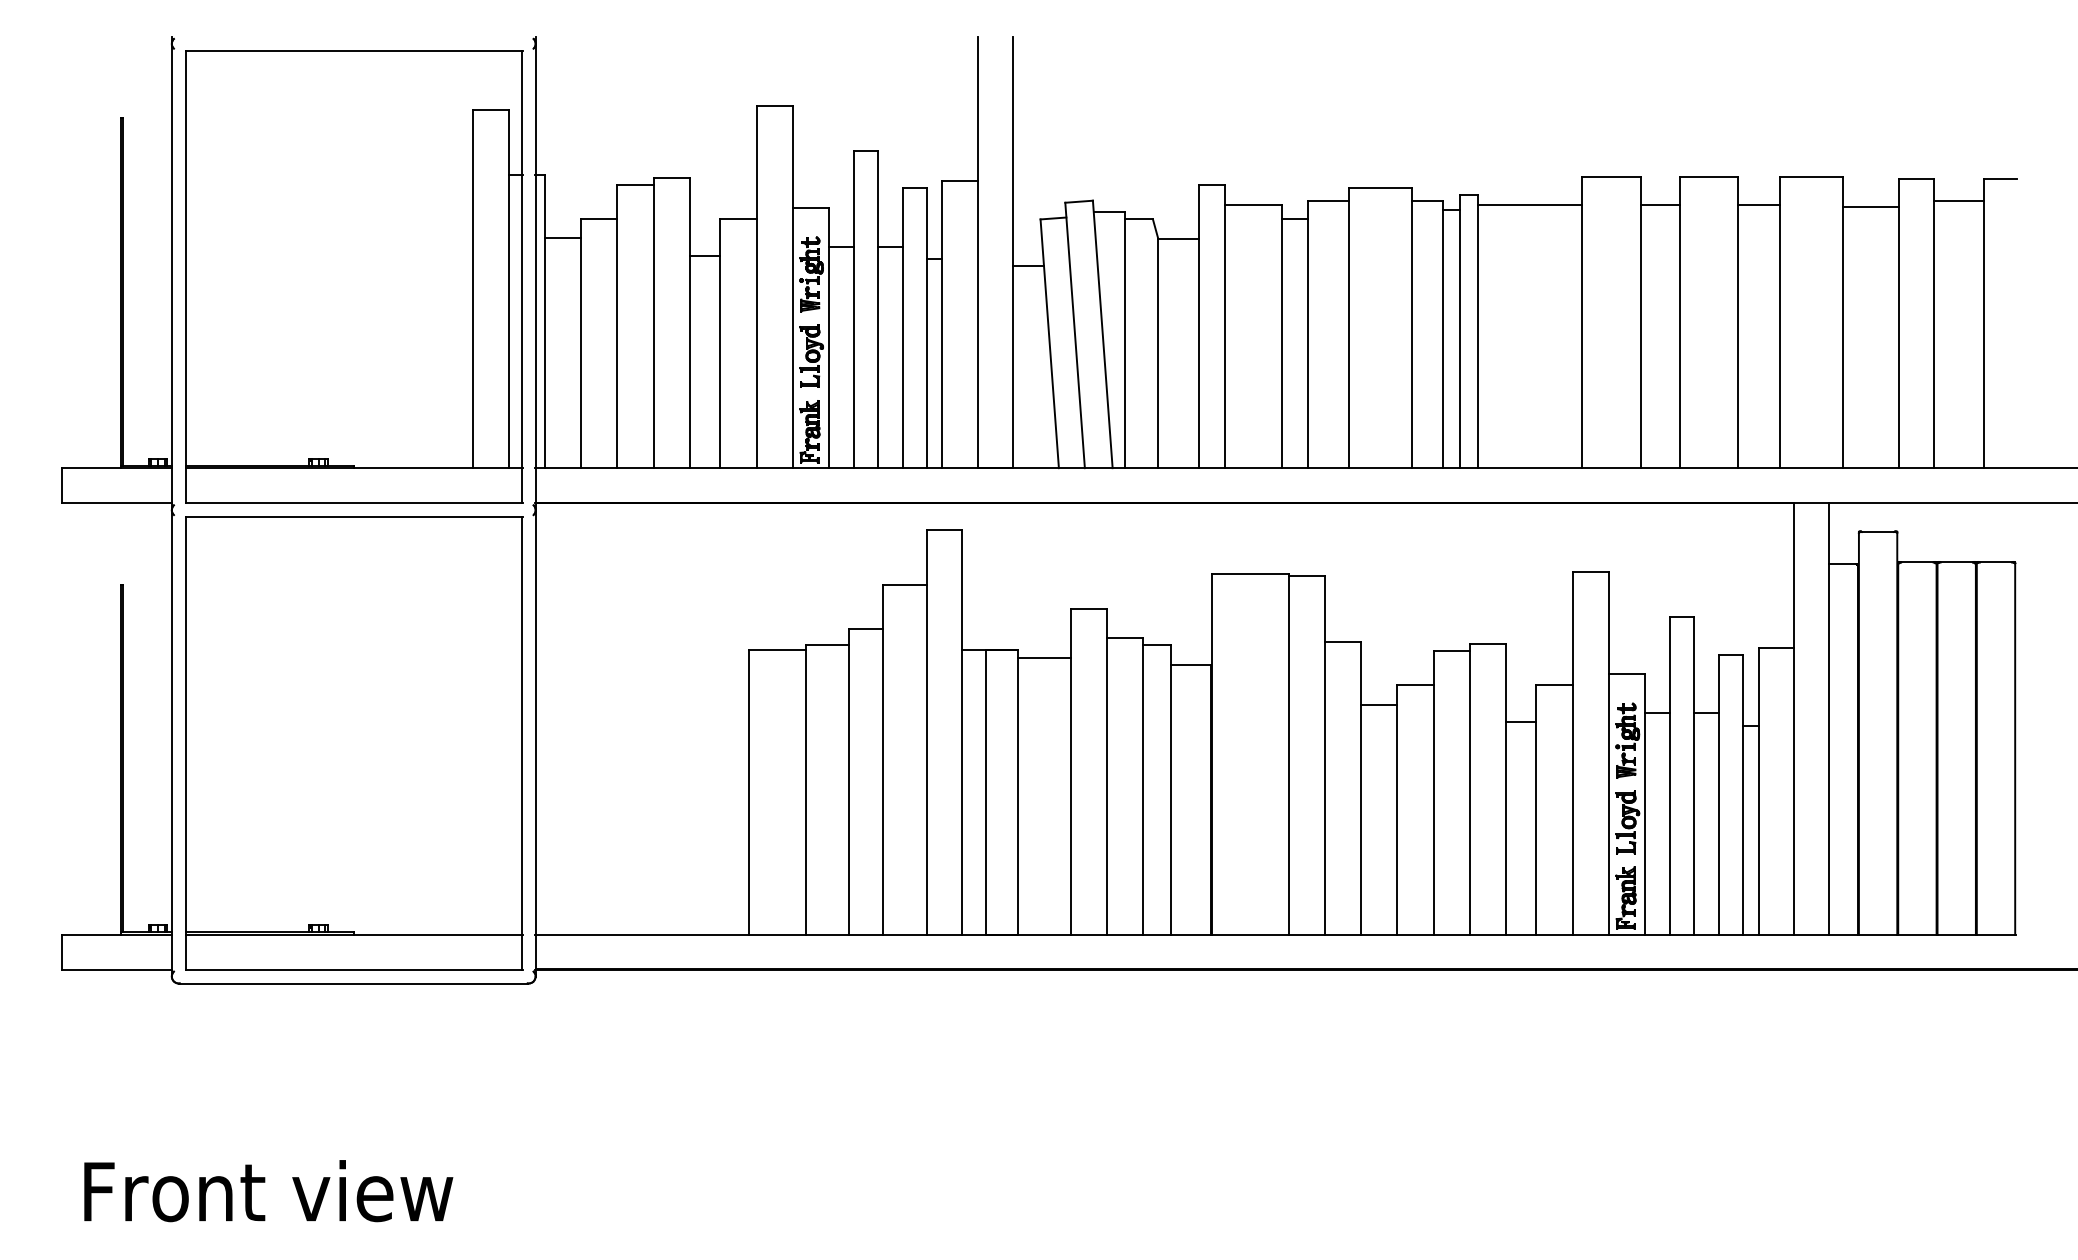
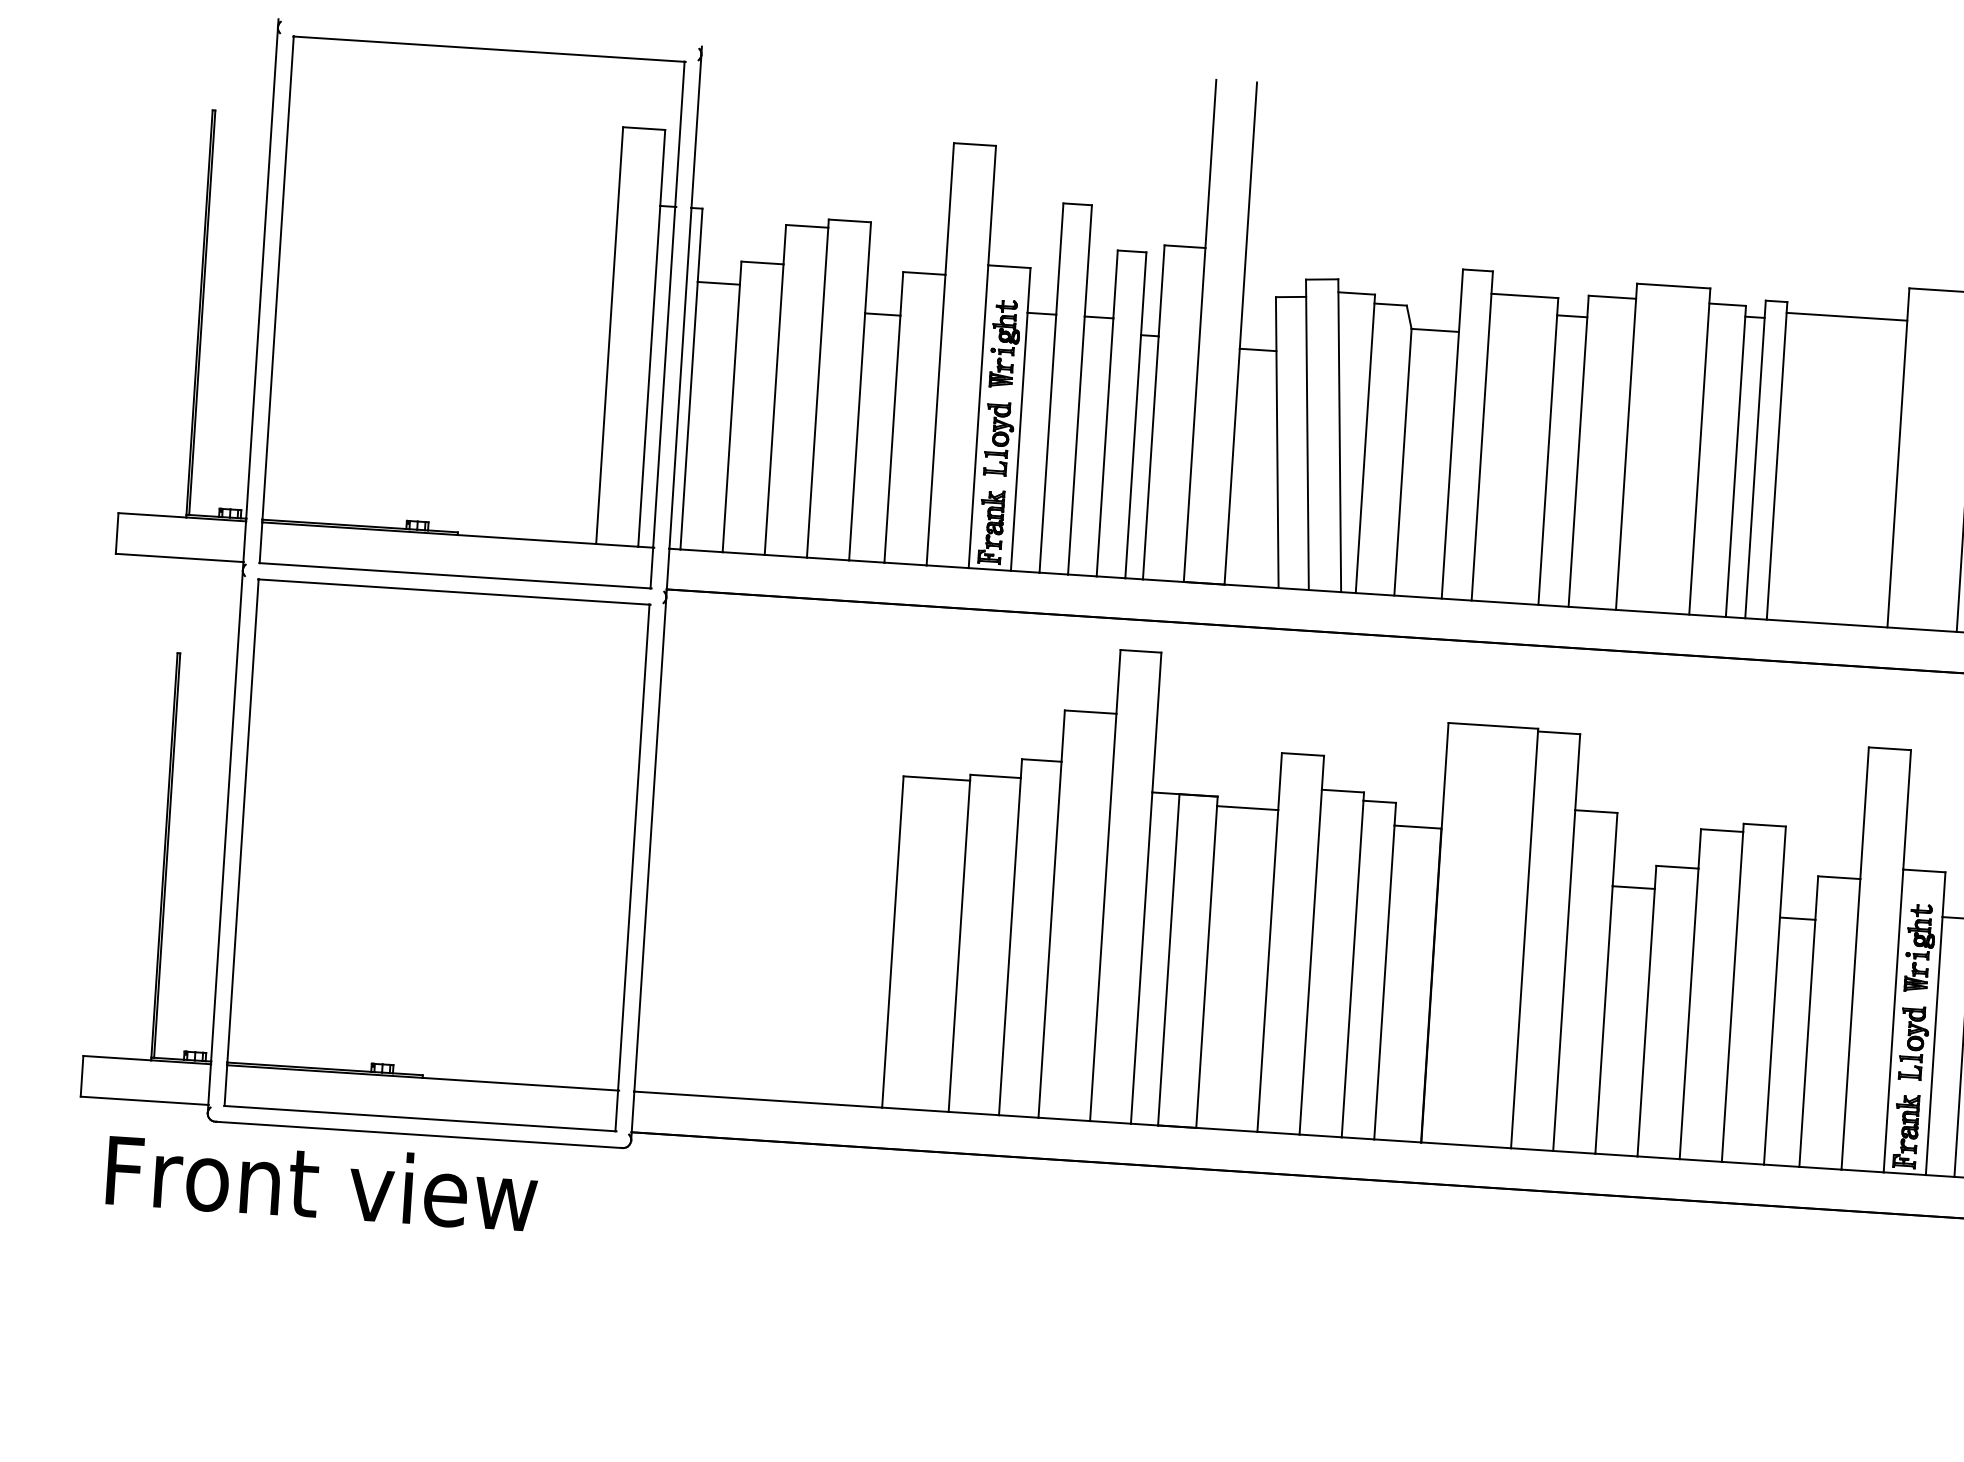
text: (268, 1191) -> (321, 1183), moved

